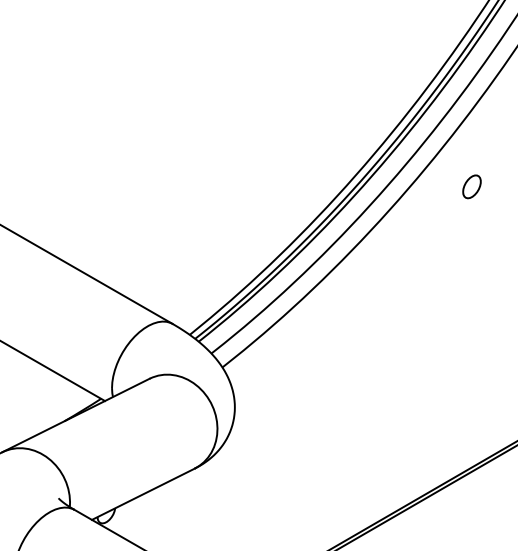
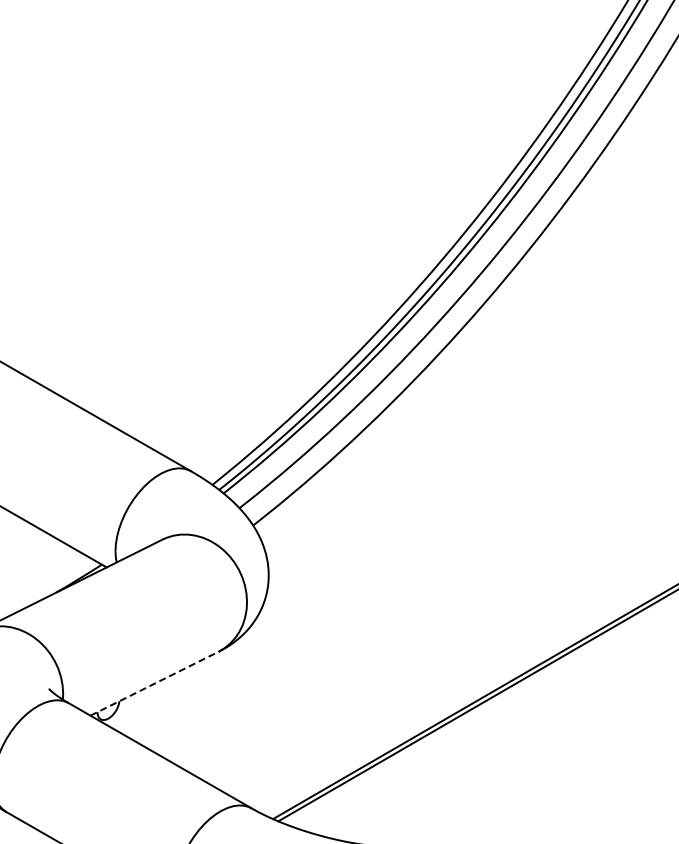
part: (472, 187) -> (564, 300), removed
line: (143, 494) -> (154, 683), solid -> dashed

